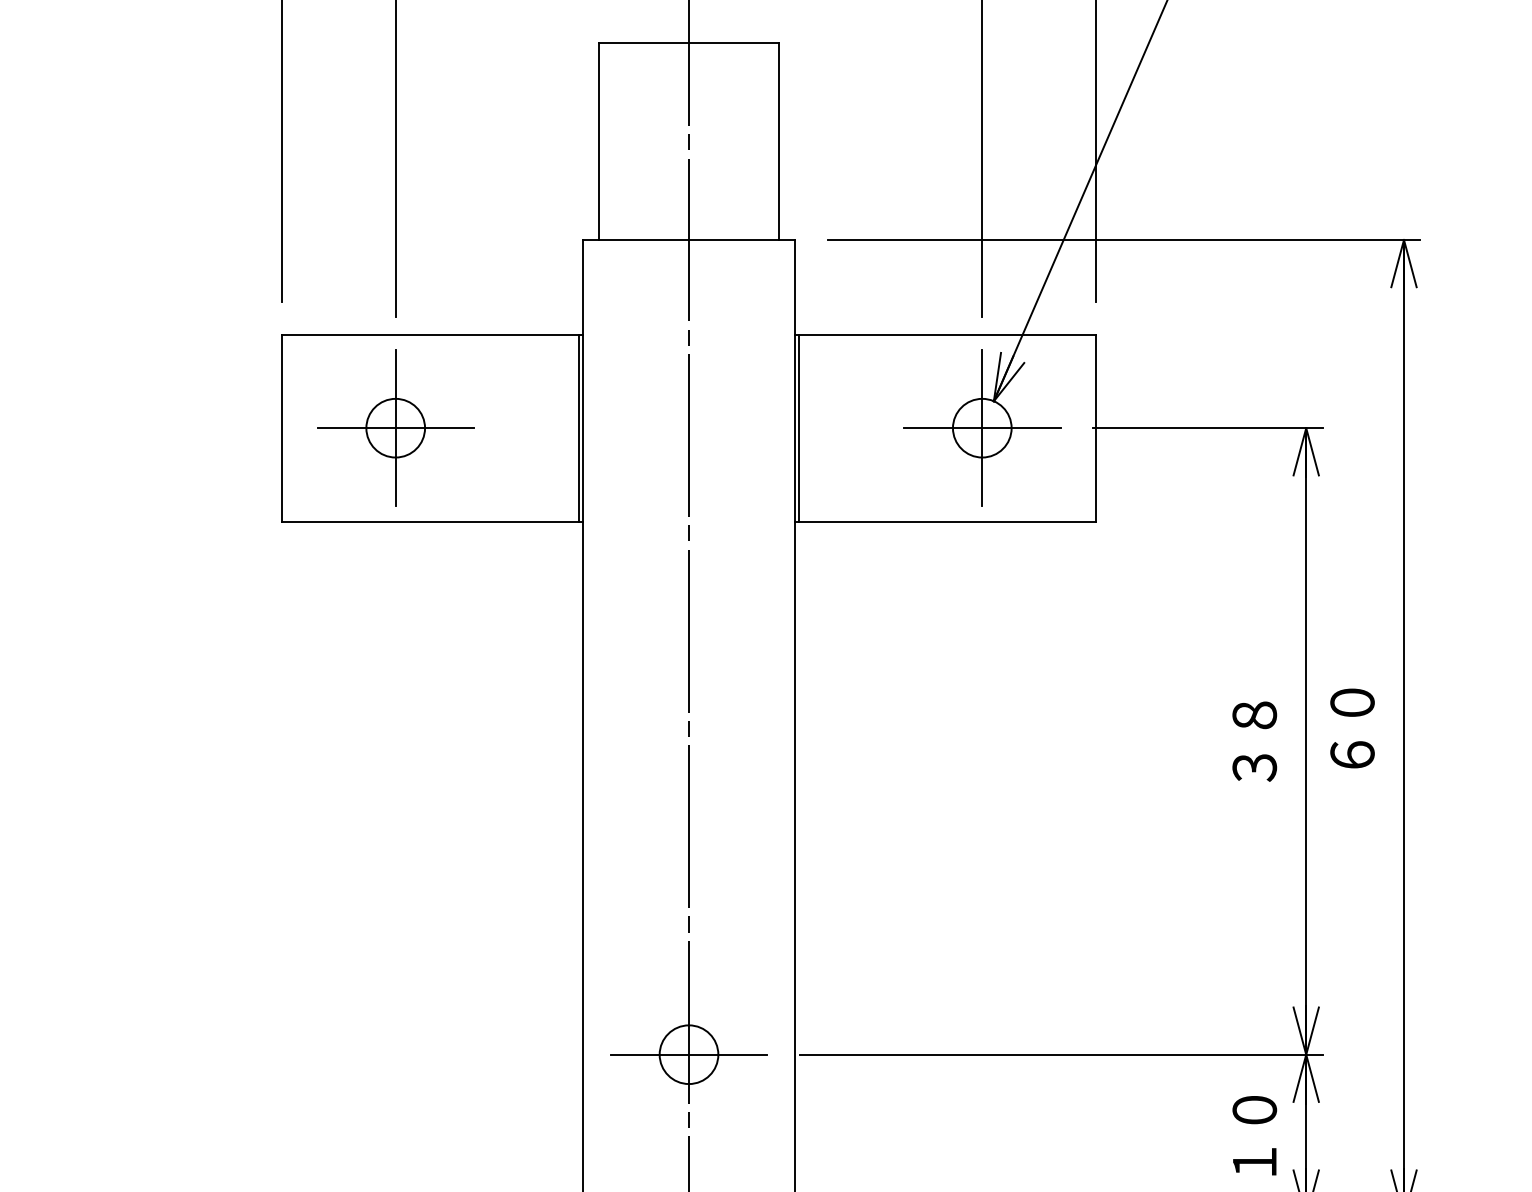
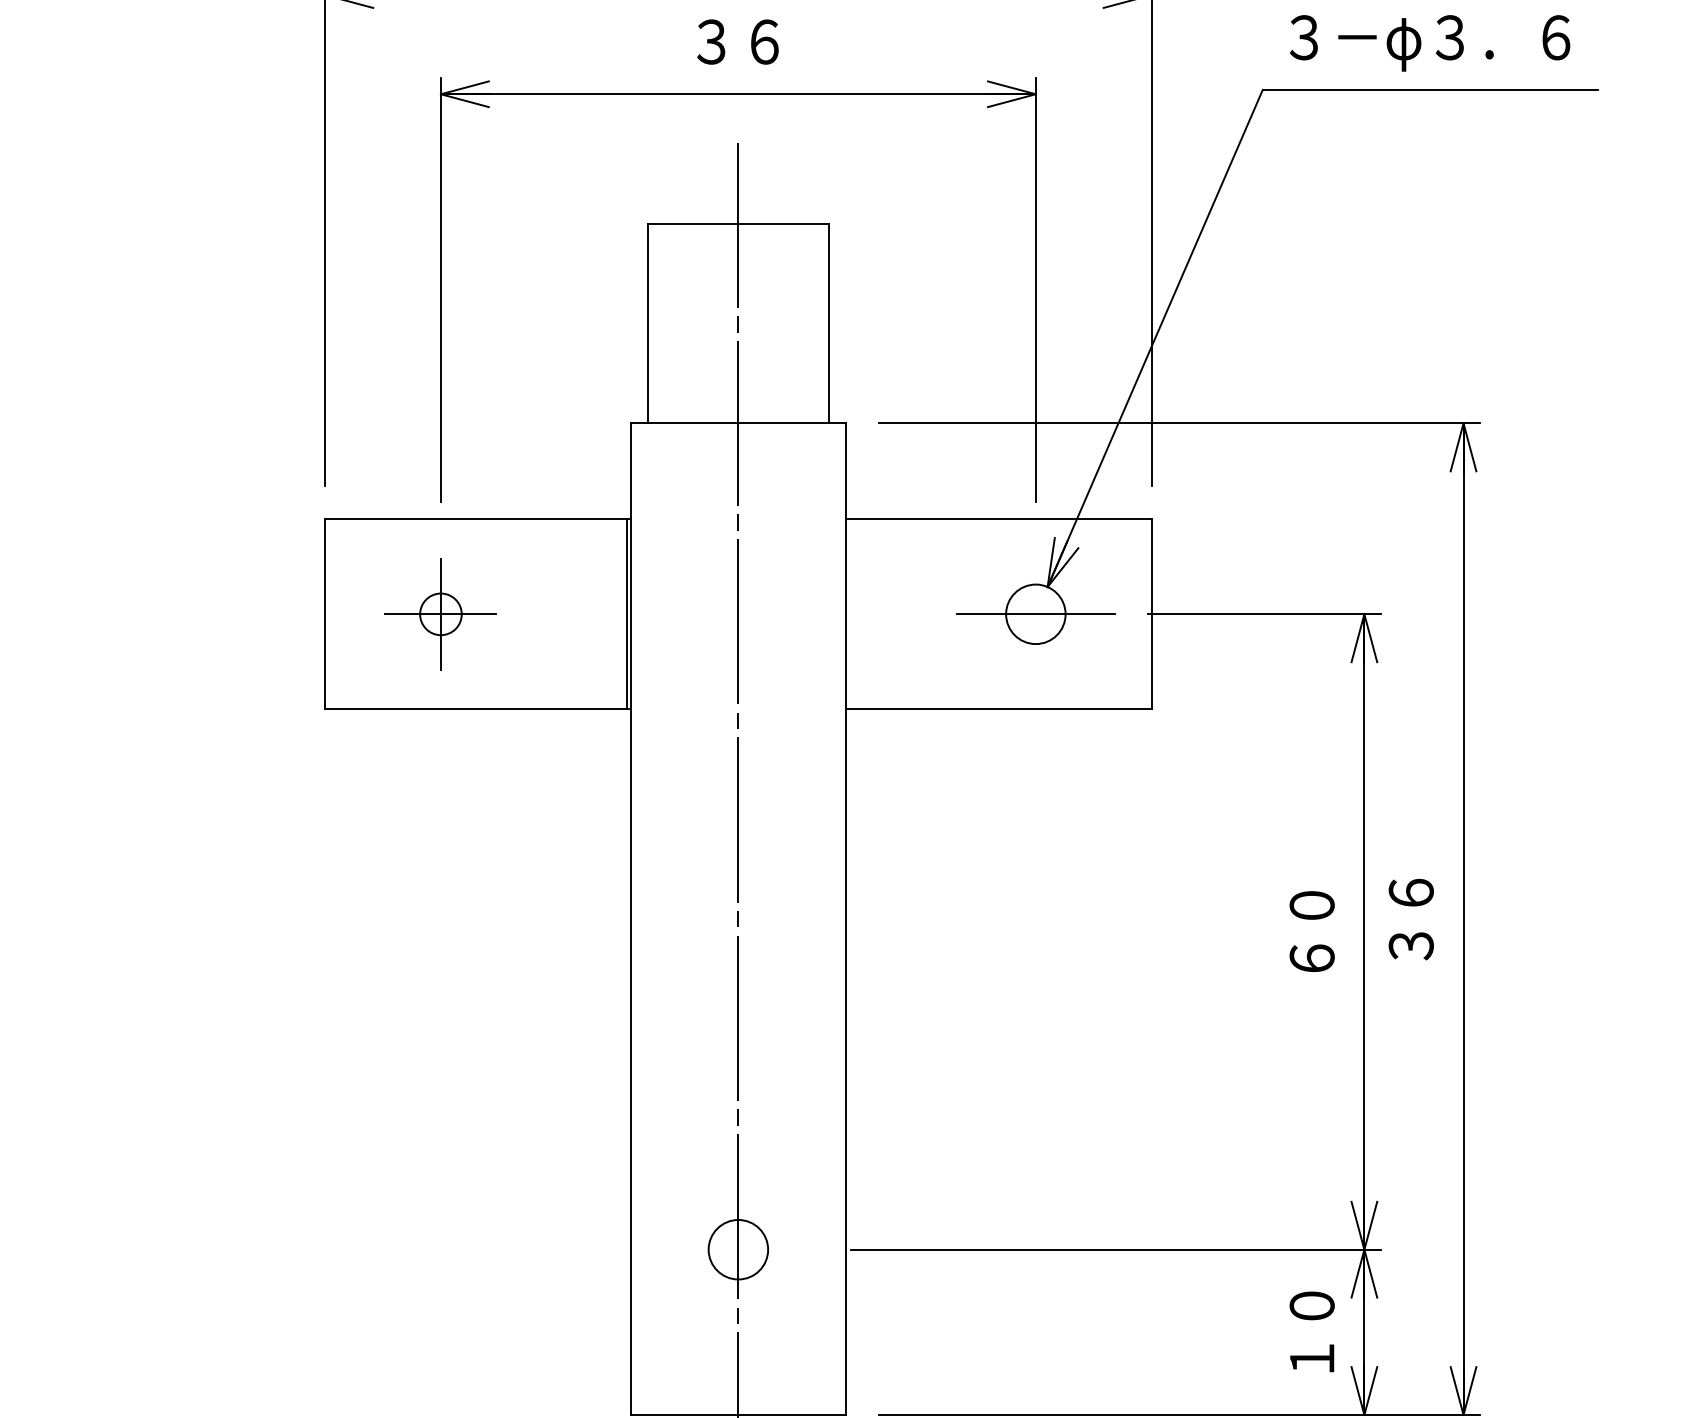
part: (395, 428) -> (440, 614), size x0.7
line: (798, 428) -> (849, 614), removed
line: (981, 428) -> (1035, 614), removed
text: (1351, 729) -> (1410, 919), ６０ -> ３６
text: (1254, 741) -> (1311, 932), ３８ -> ６０
line: (689, 1054) -> (738, 1249), removed

